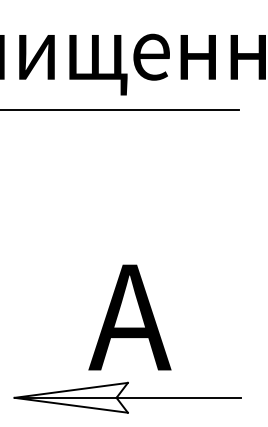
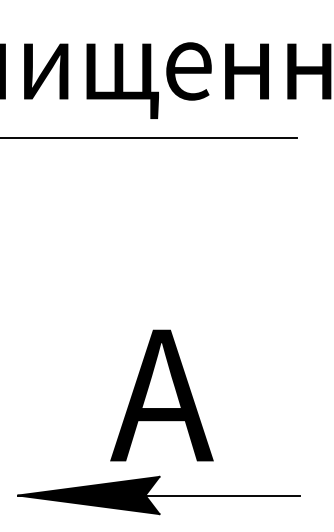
fill: (70, 397) -> (88, 495), added

